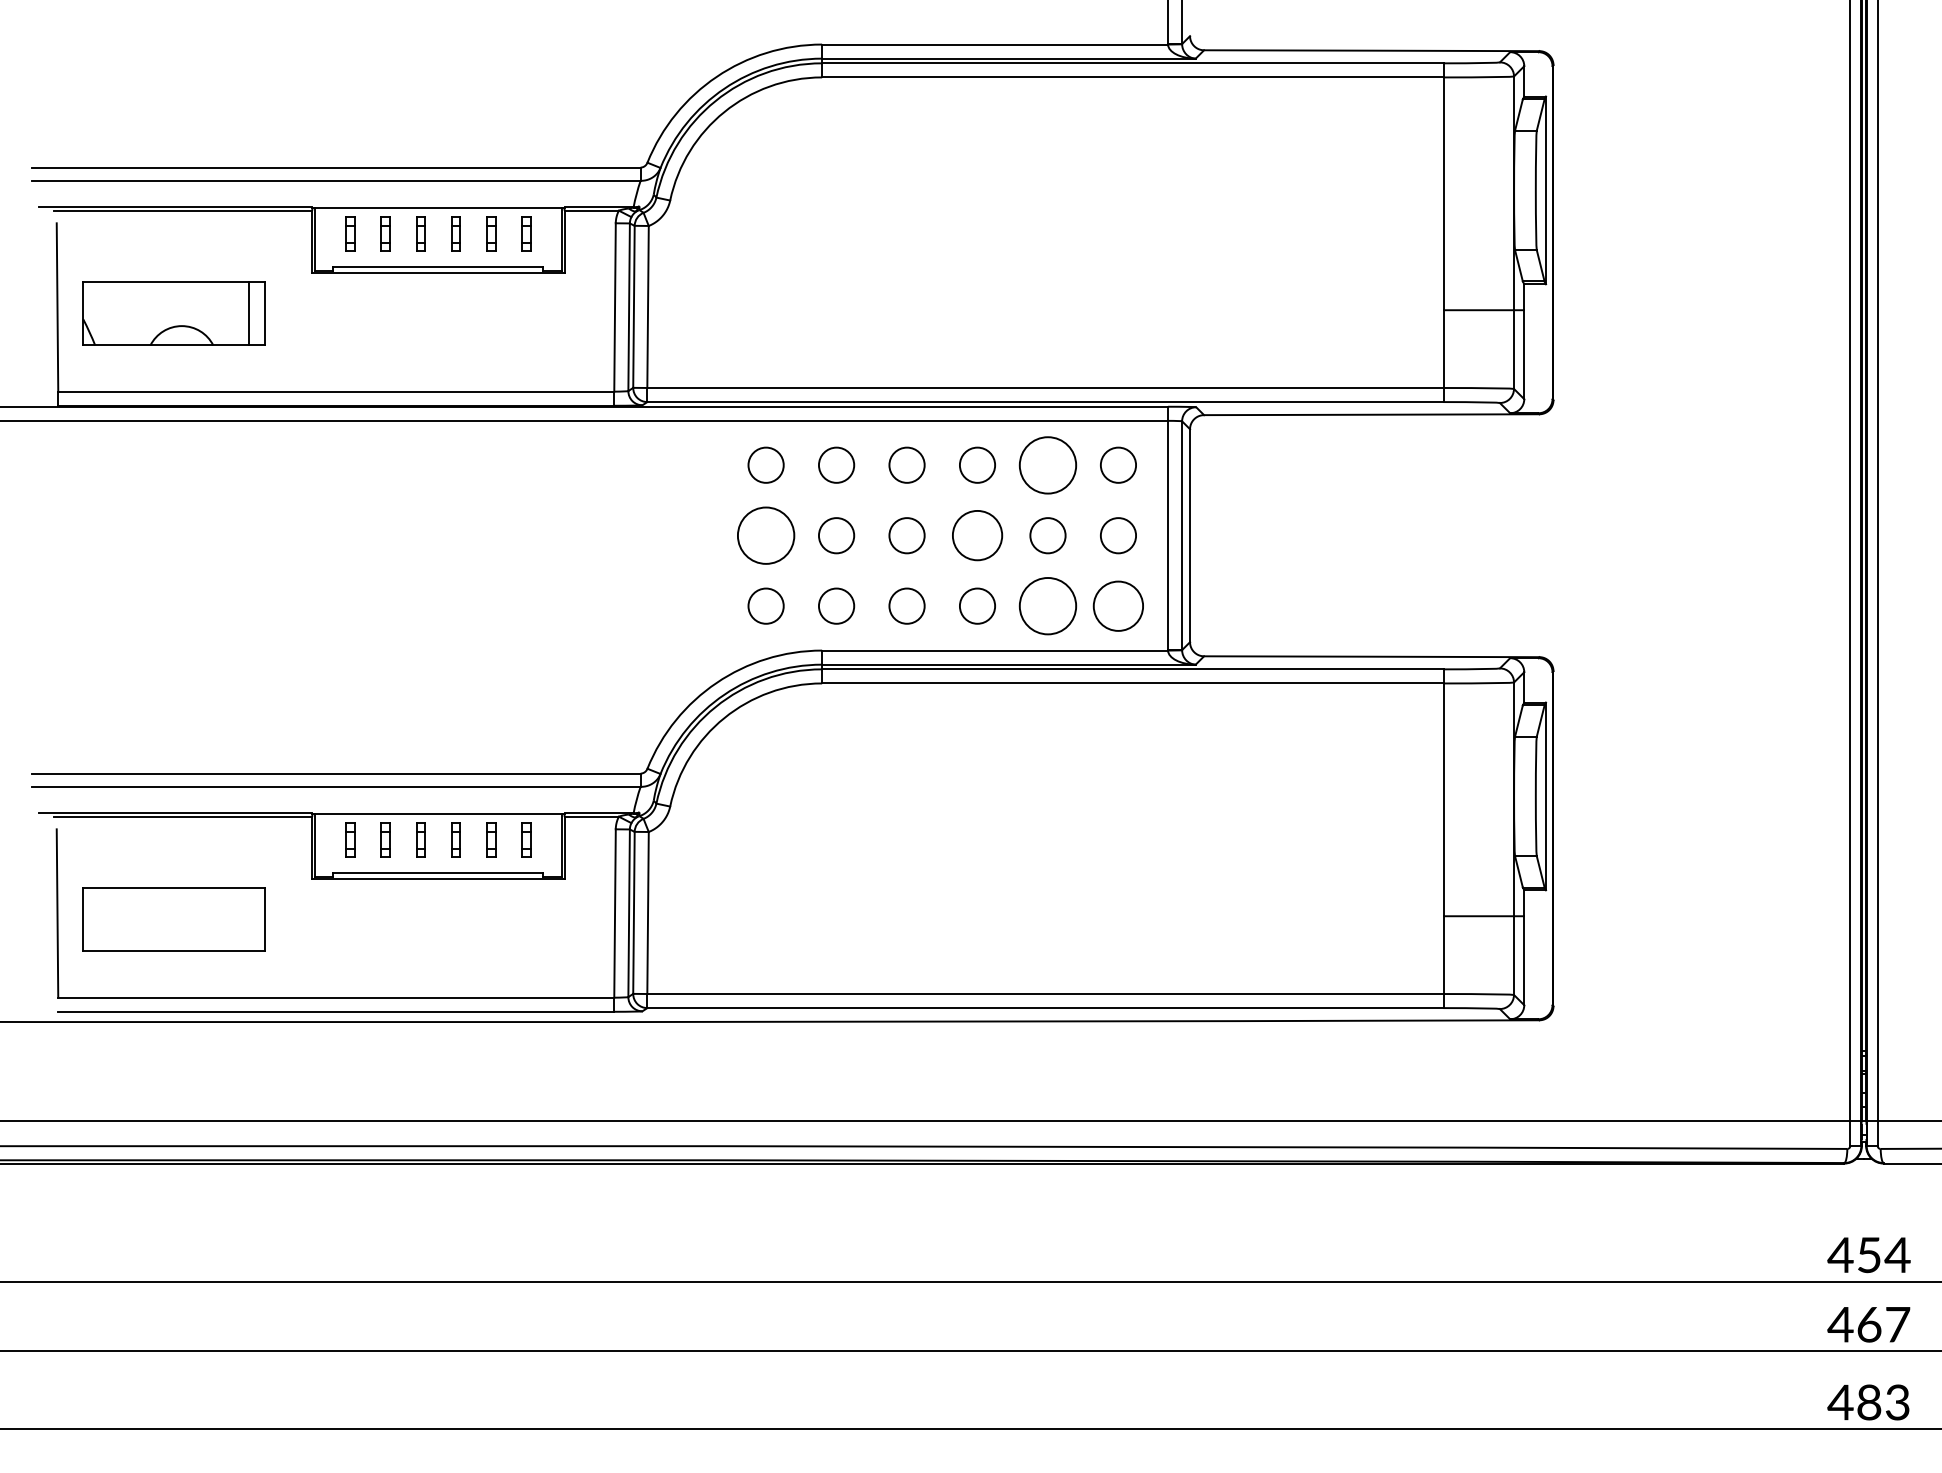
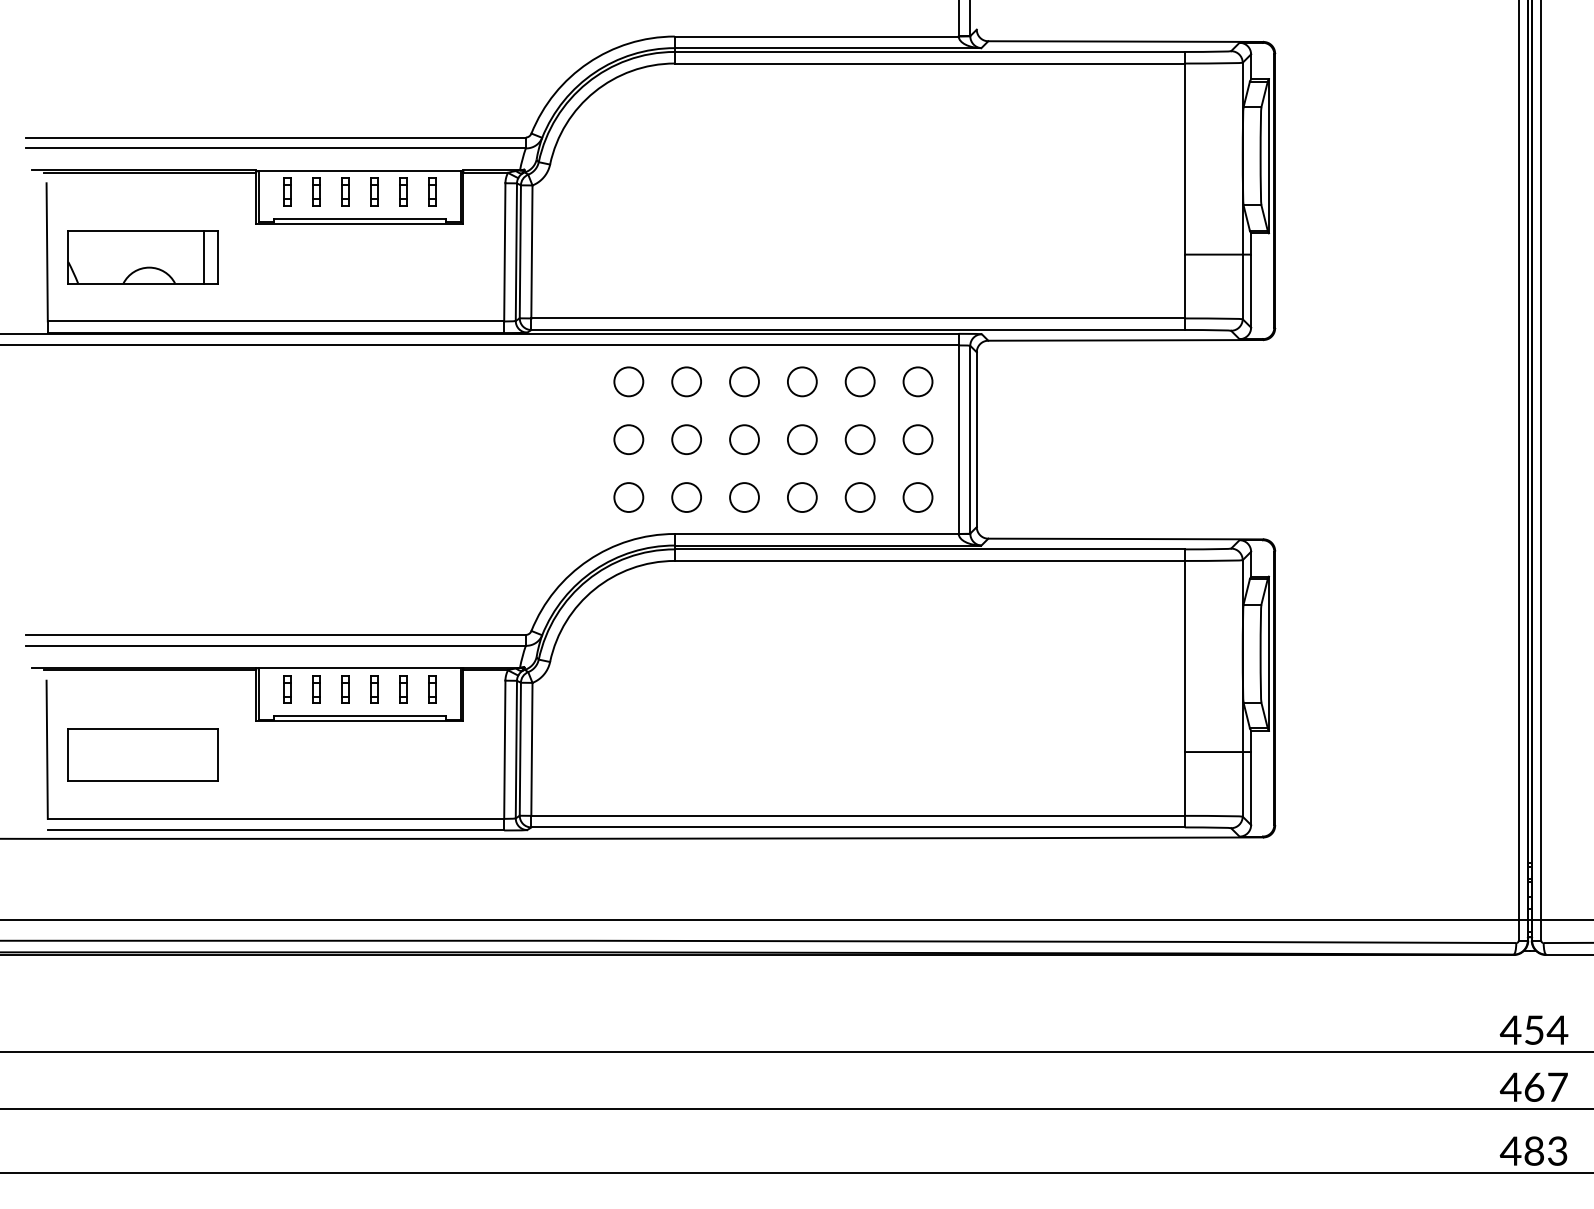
circle: (1047, 464) -> (859, 381), size x0.62
circle: (765, 535) -> (628, 439), size x0.62
circle: (977, 535) -> (802, 439), size x0.71
circle: (1047, 605) -> (859, 496), size x0.62
circle: (1118, 605) -> (918, 496), size x0.71

